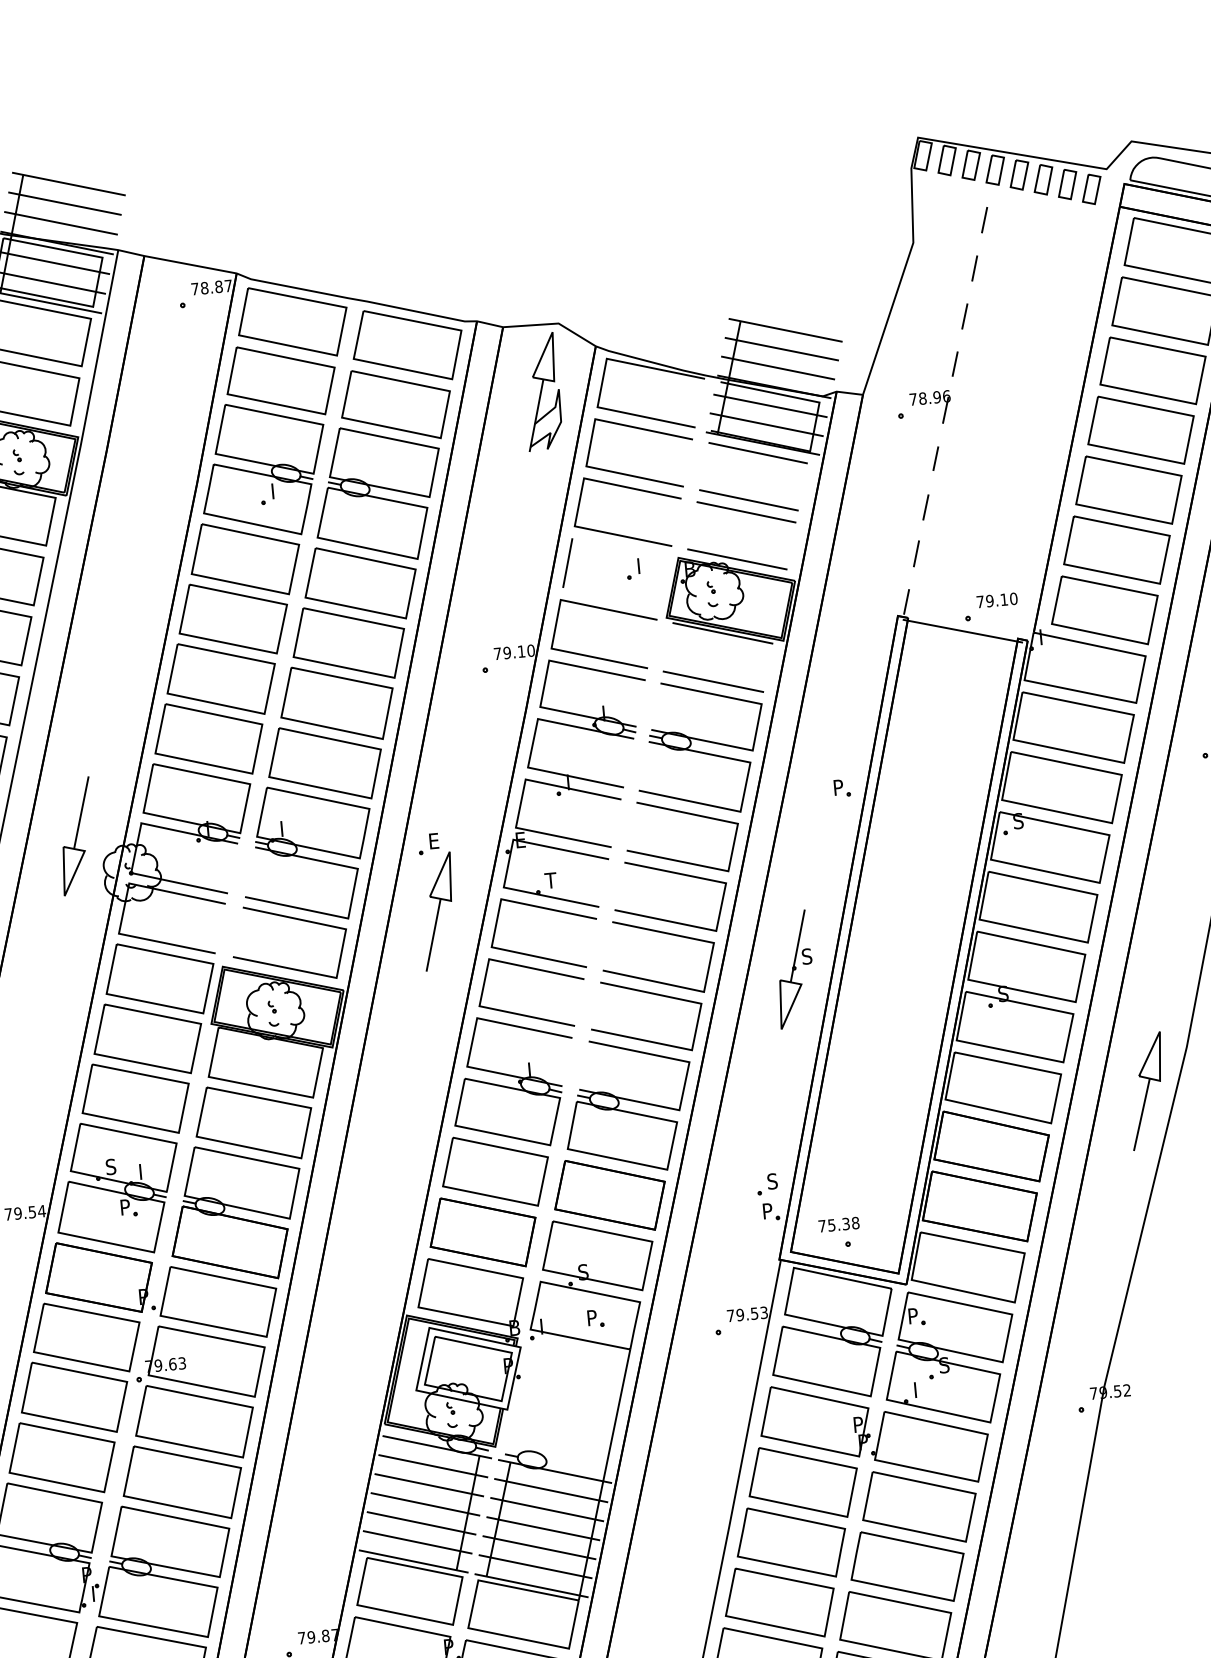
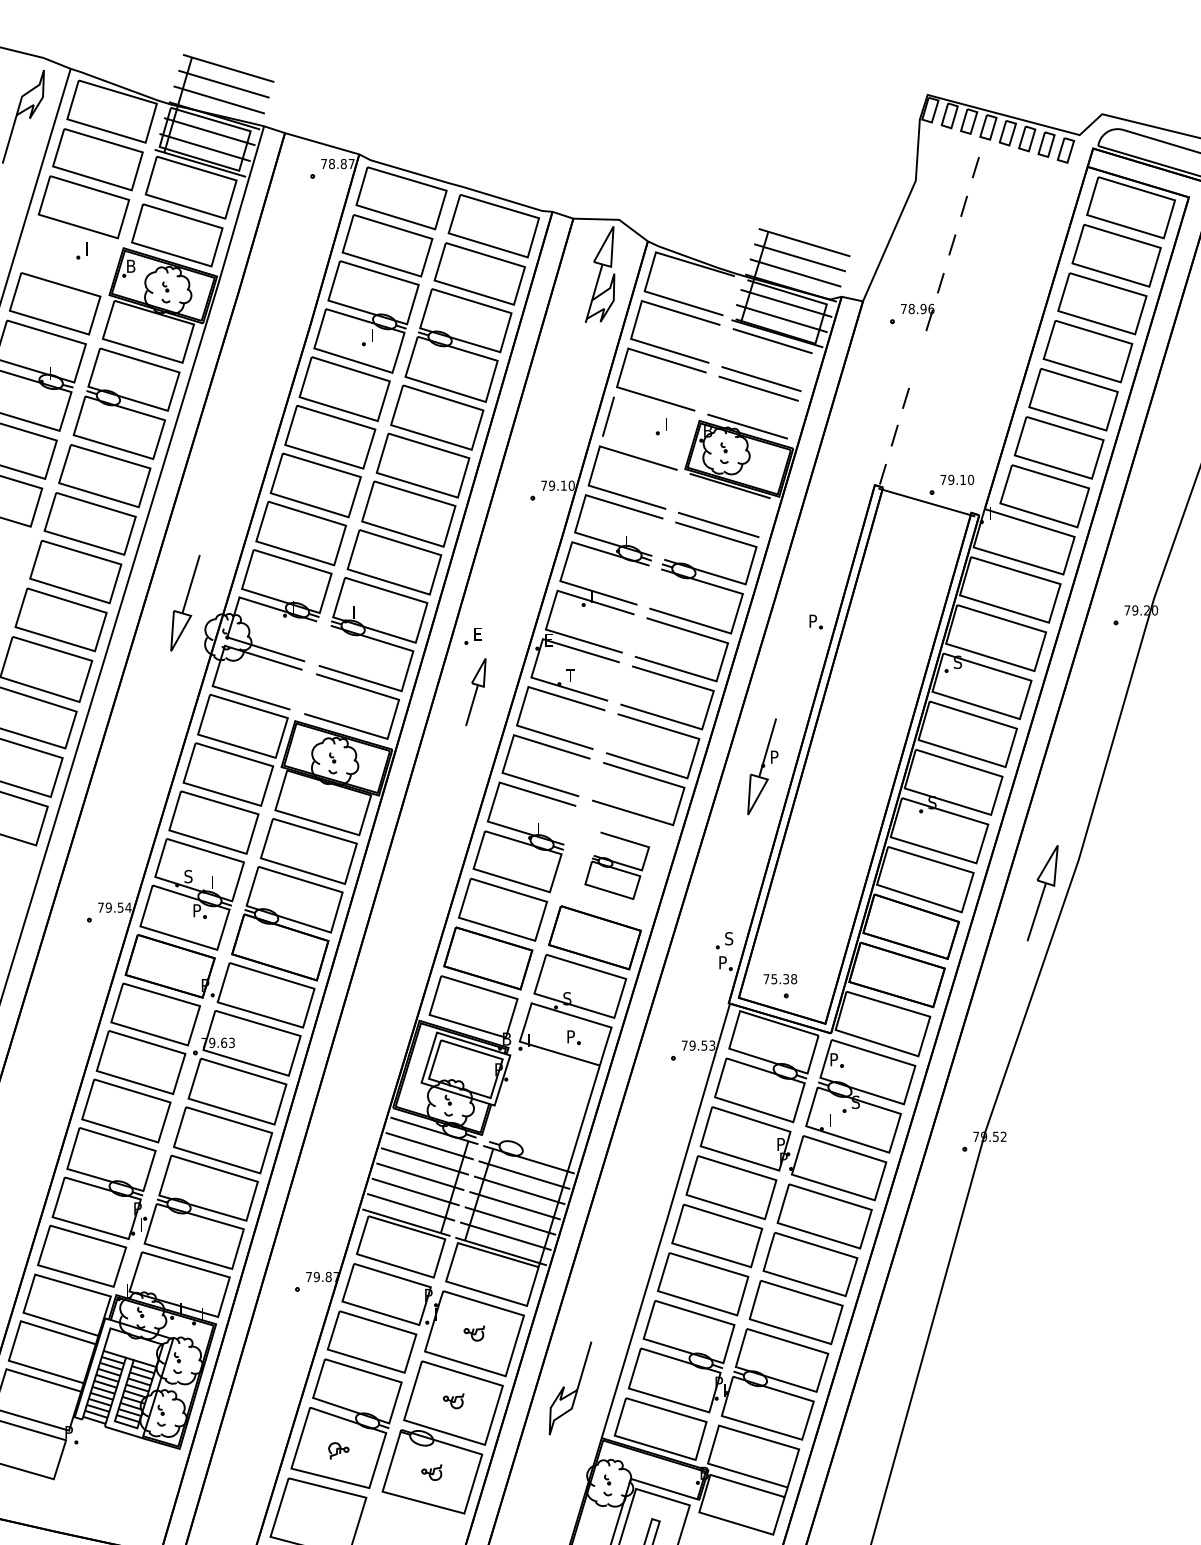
line: (935, 459) -> (917, 359), removed
part: (437, 910) -> (475, 691), size x0.7
text: (806, 955) -> (774, 756), S -> P
part: (629, 1105) -> (617, 865), size x0.6

